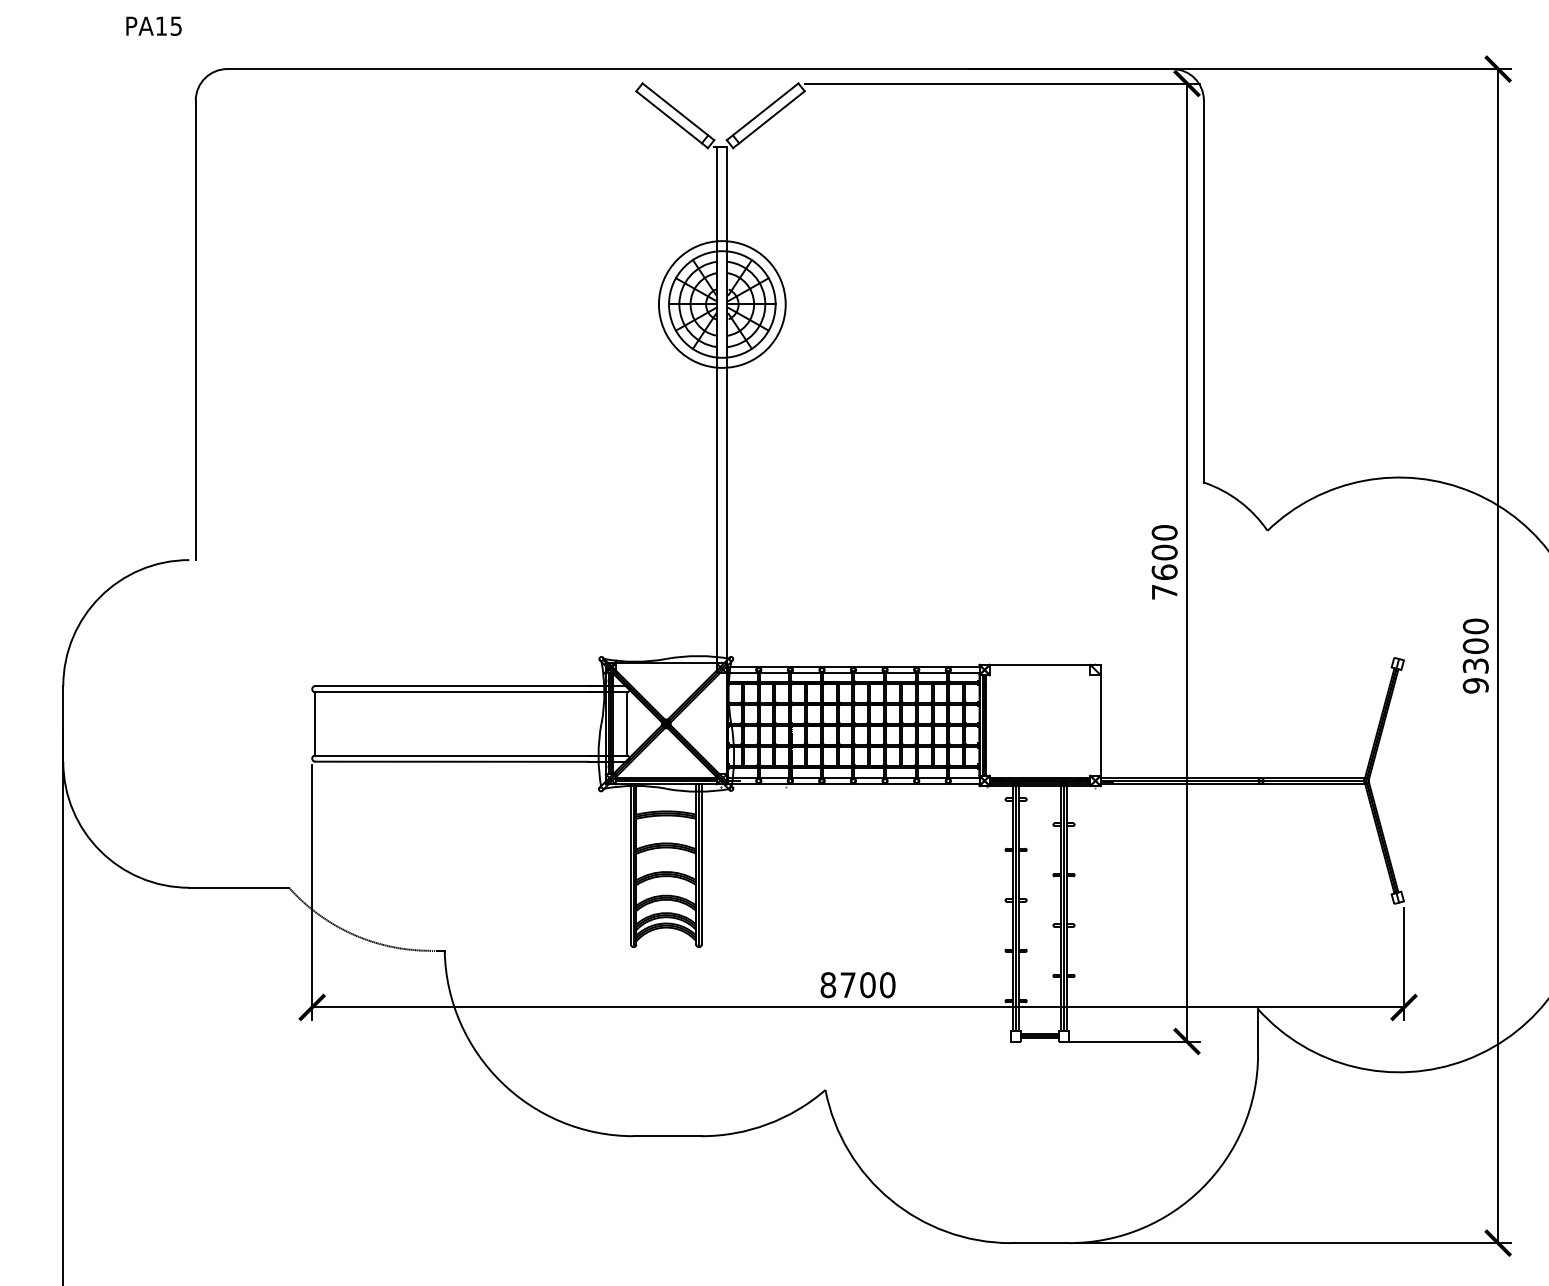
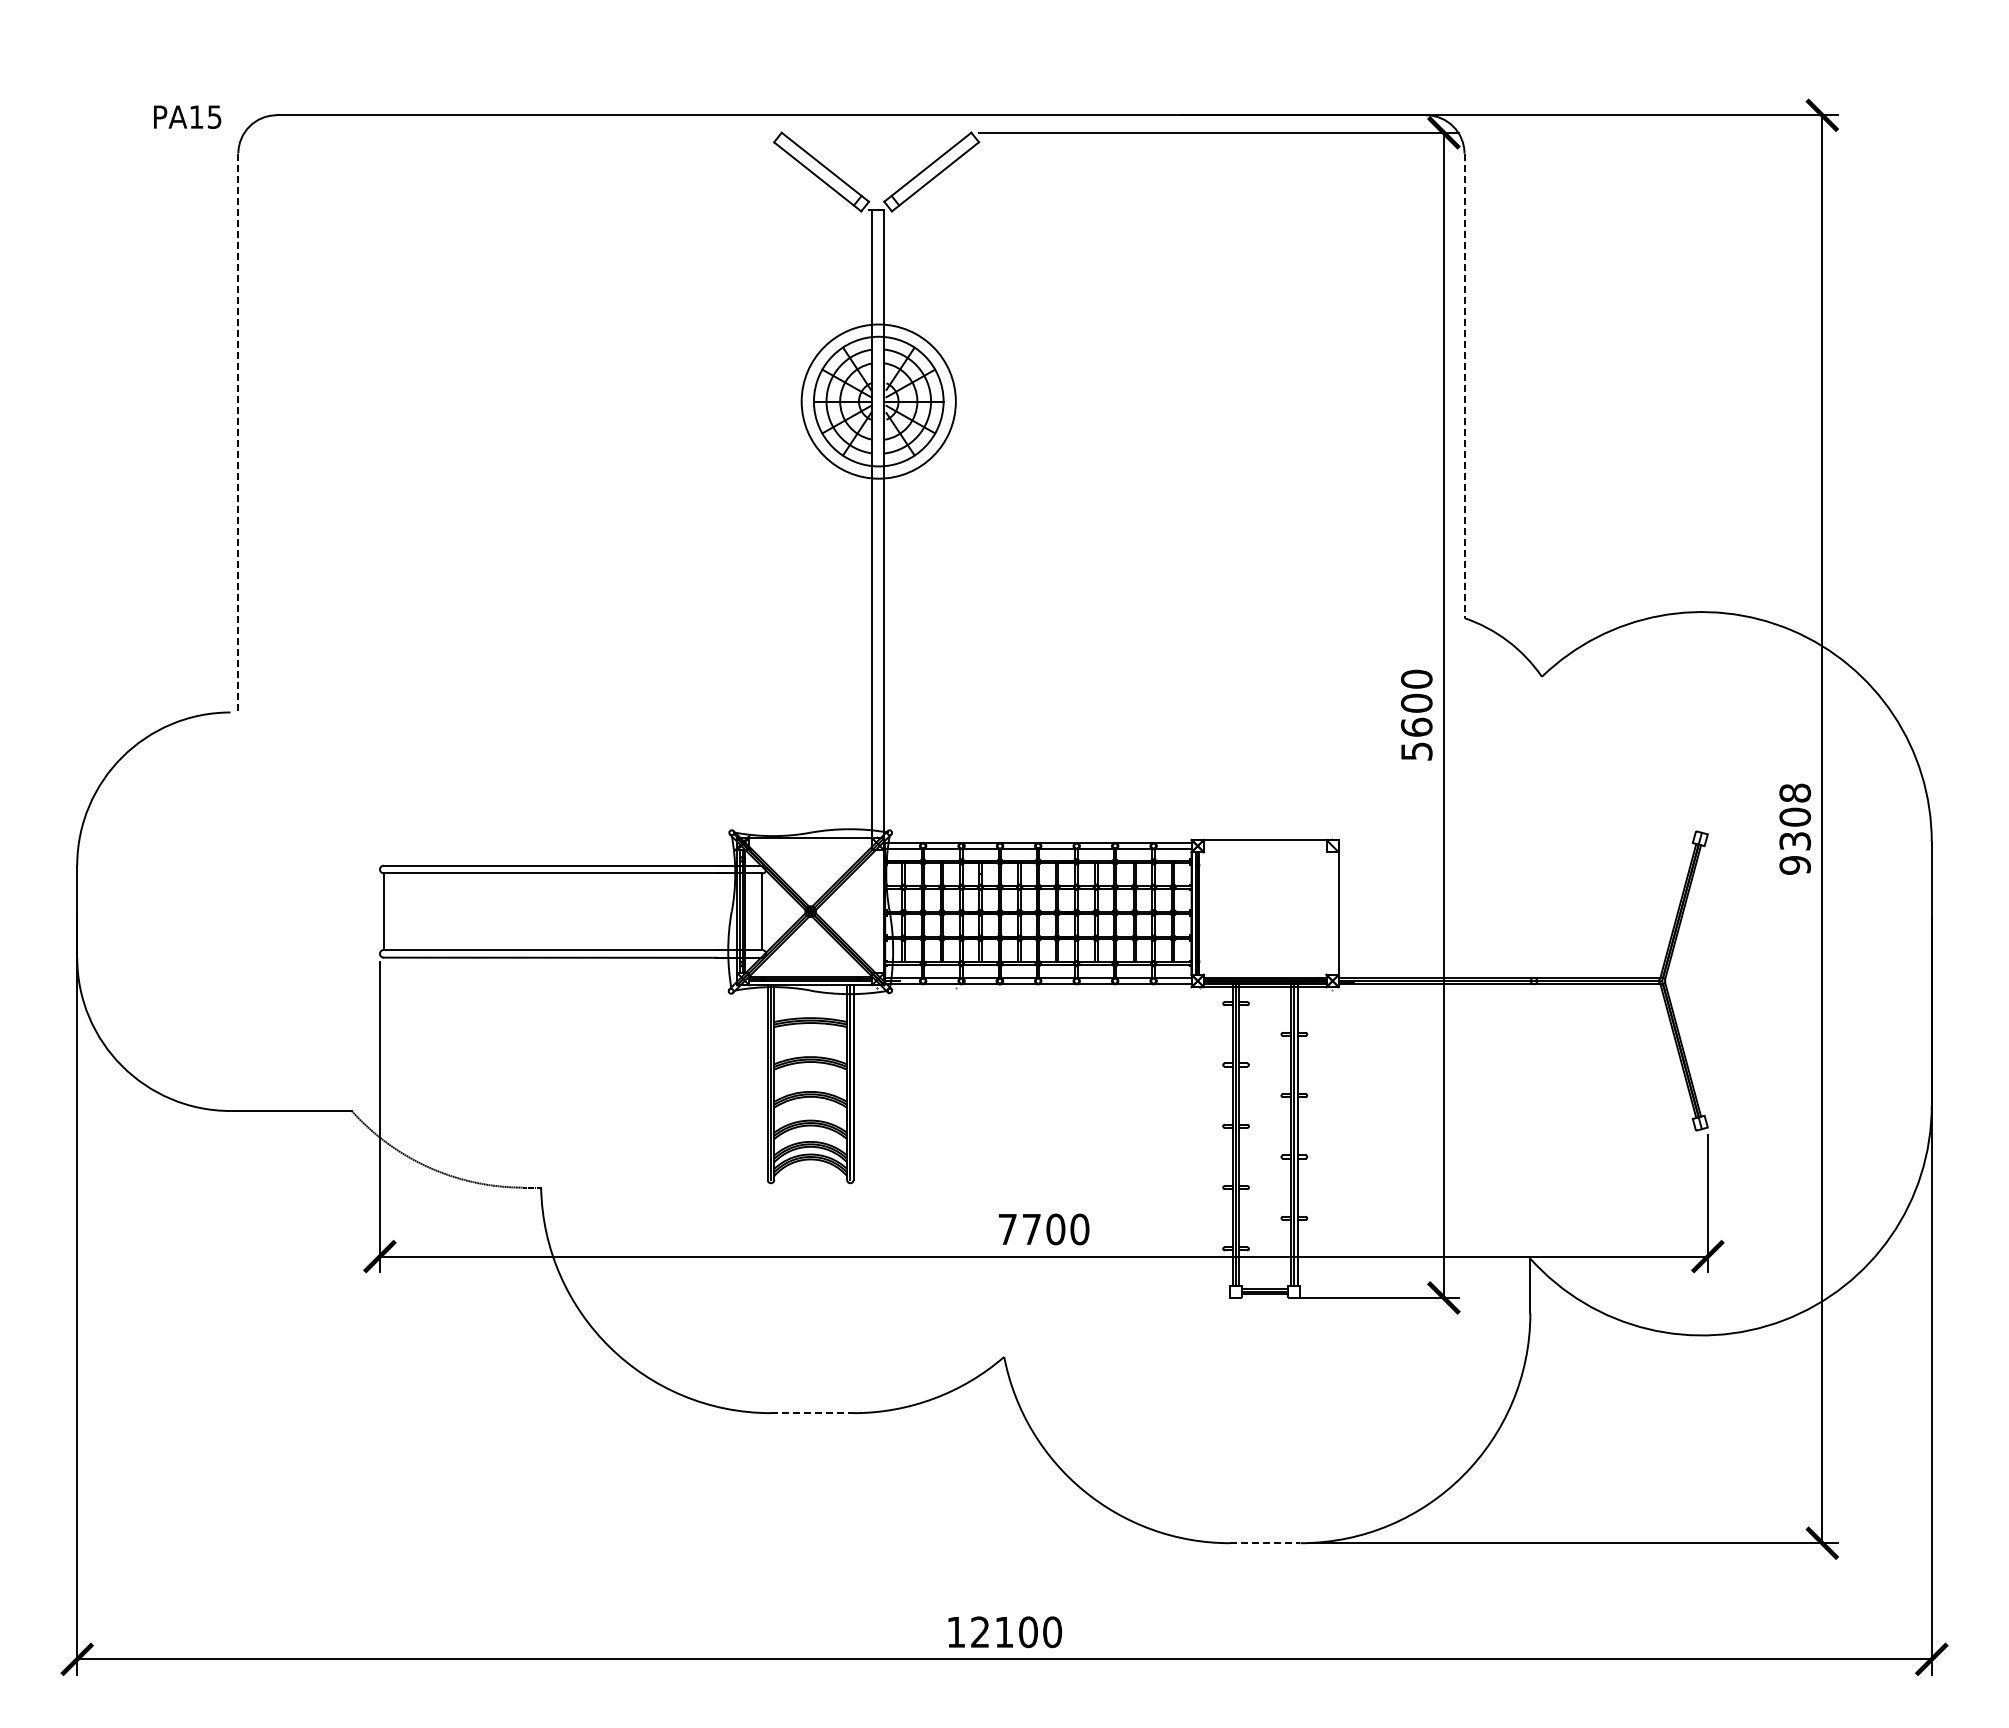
text: (153, 25) -> (187, 116), moved
line: (1203, 292) -> (1464, 386), solid -> dashed
line: (195, 330) -> (238, 433), solid -> dashed
text: (1164, 592) -> (1416, 751), 7600 -> 5600
text: (1475, 625) -> (1794, 792), 9300 -> 9308
text: (828, 985) -> (1007, 1229), 8700 -> 7700
line: (667, 1136) -> (812, 1413), solid -> dashed
line: (1040, 1243) -> (1265, 1543), solid -> dashed

